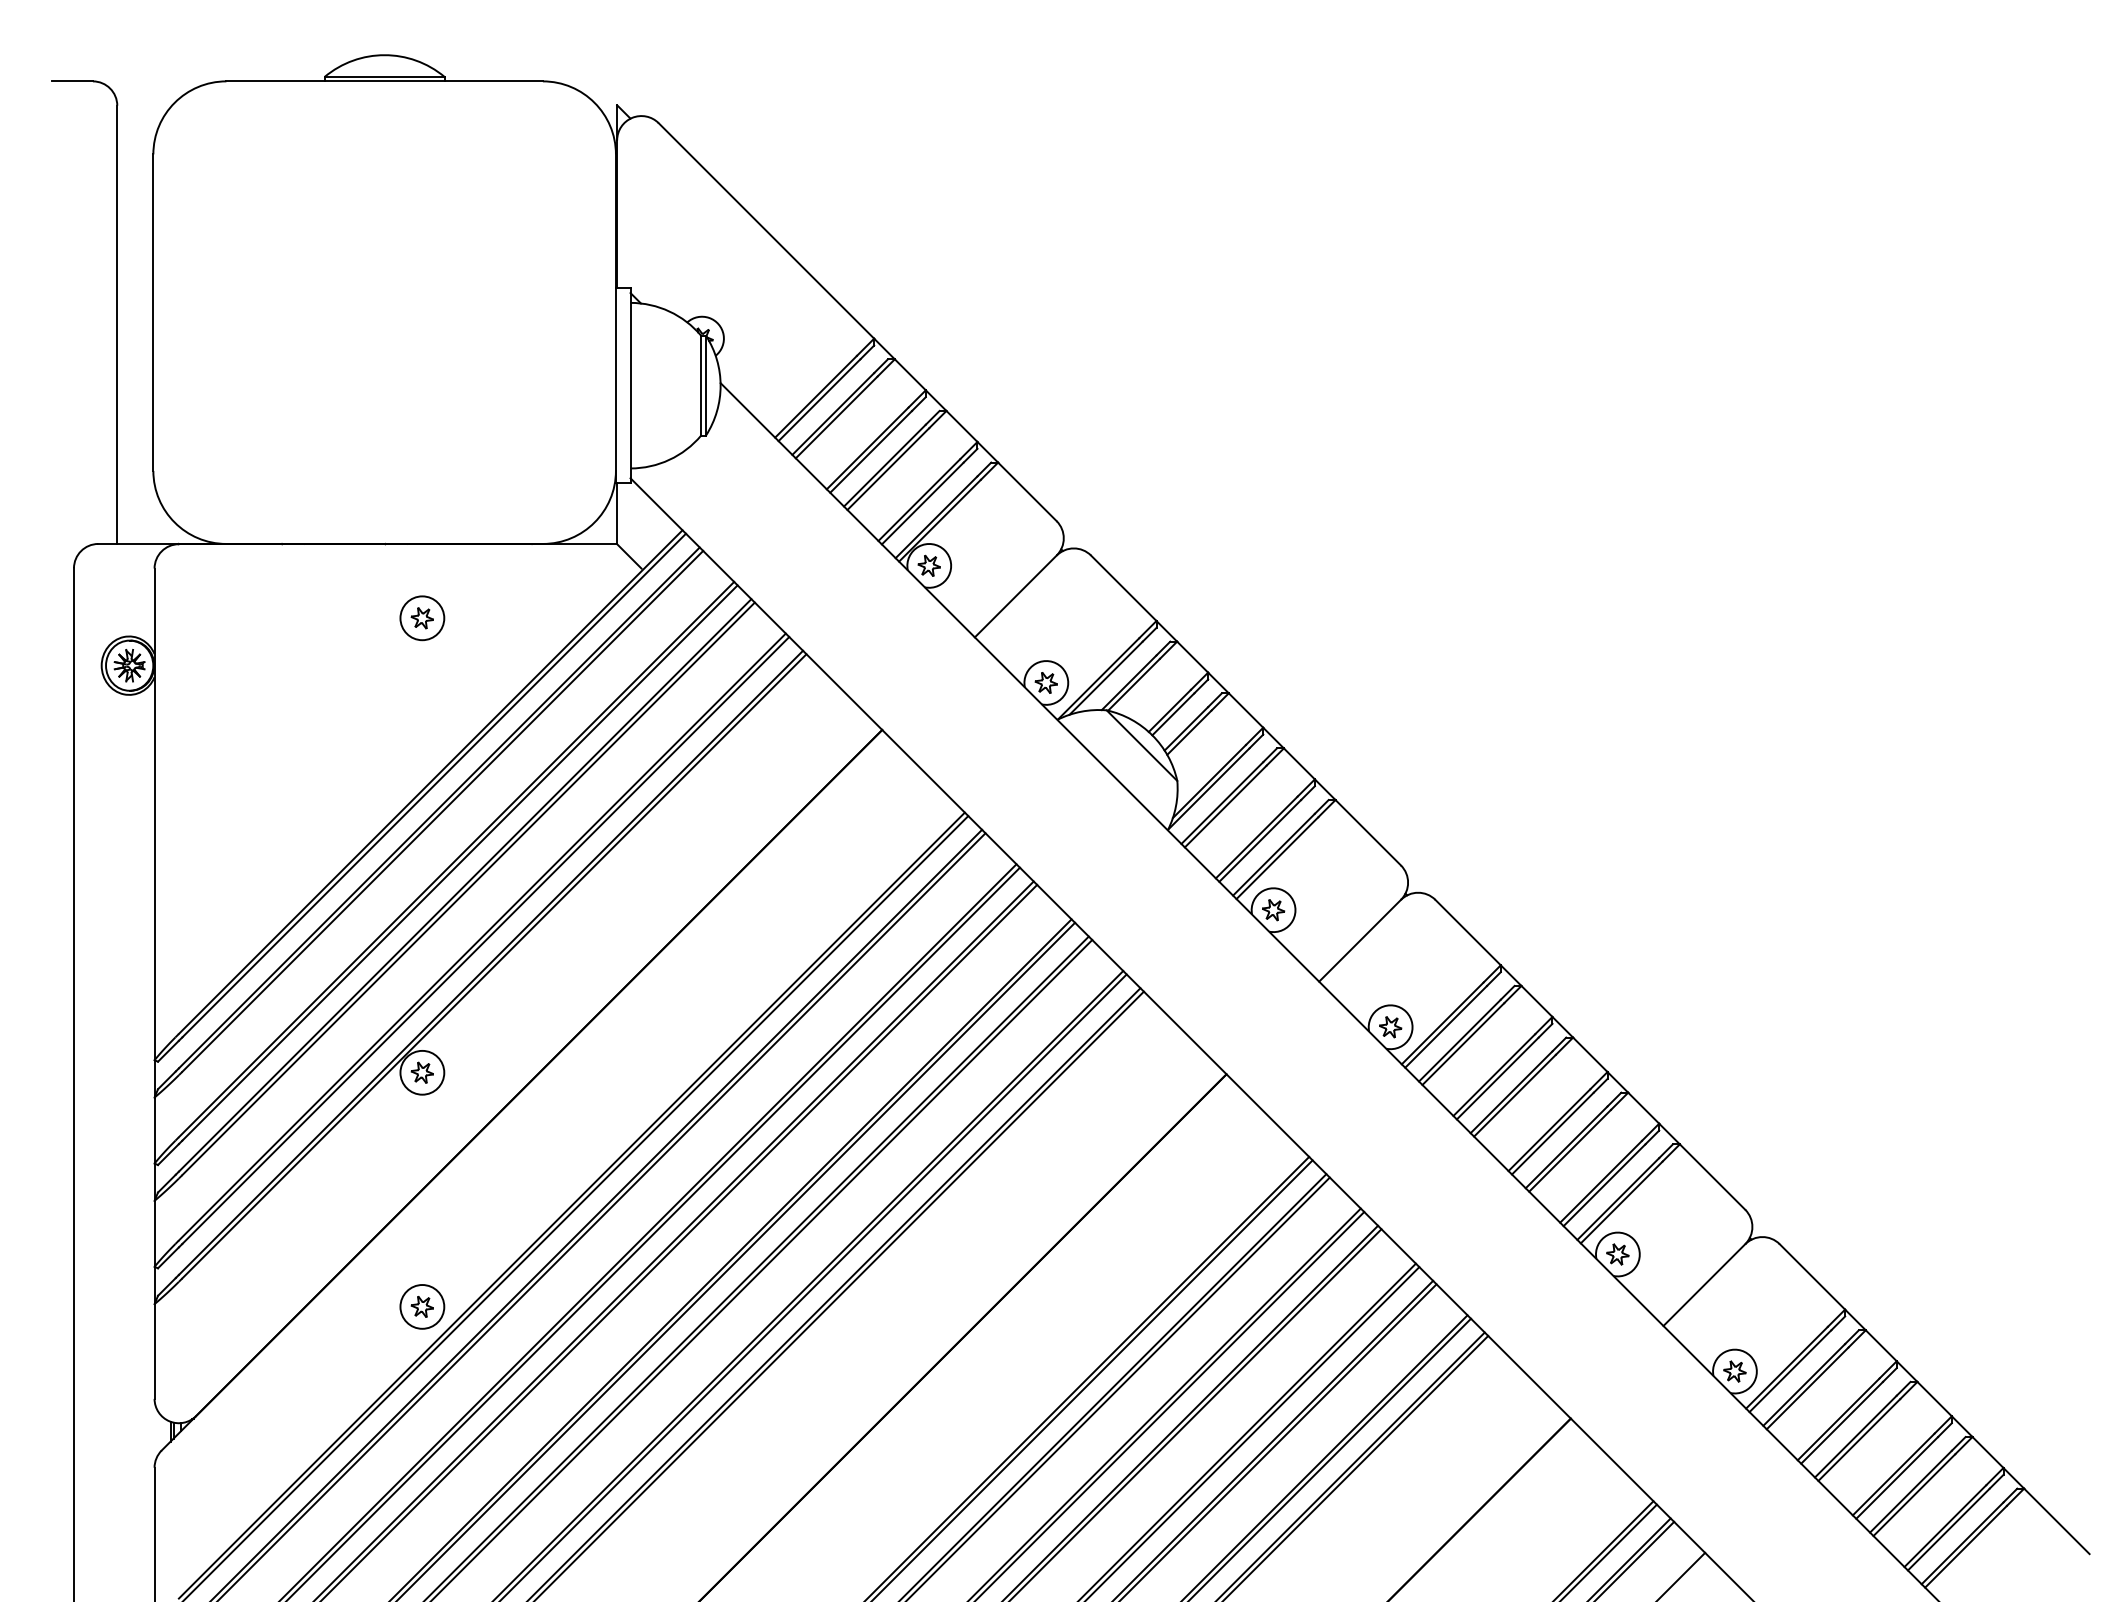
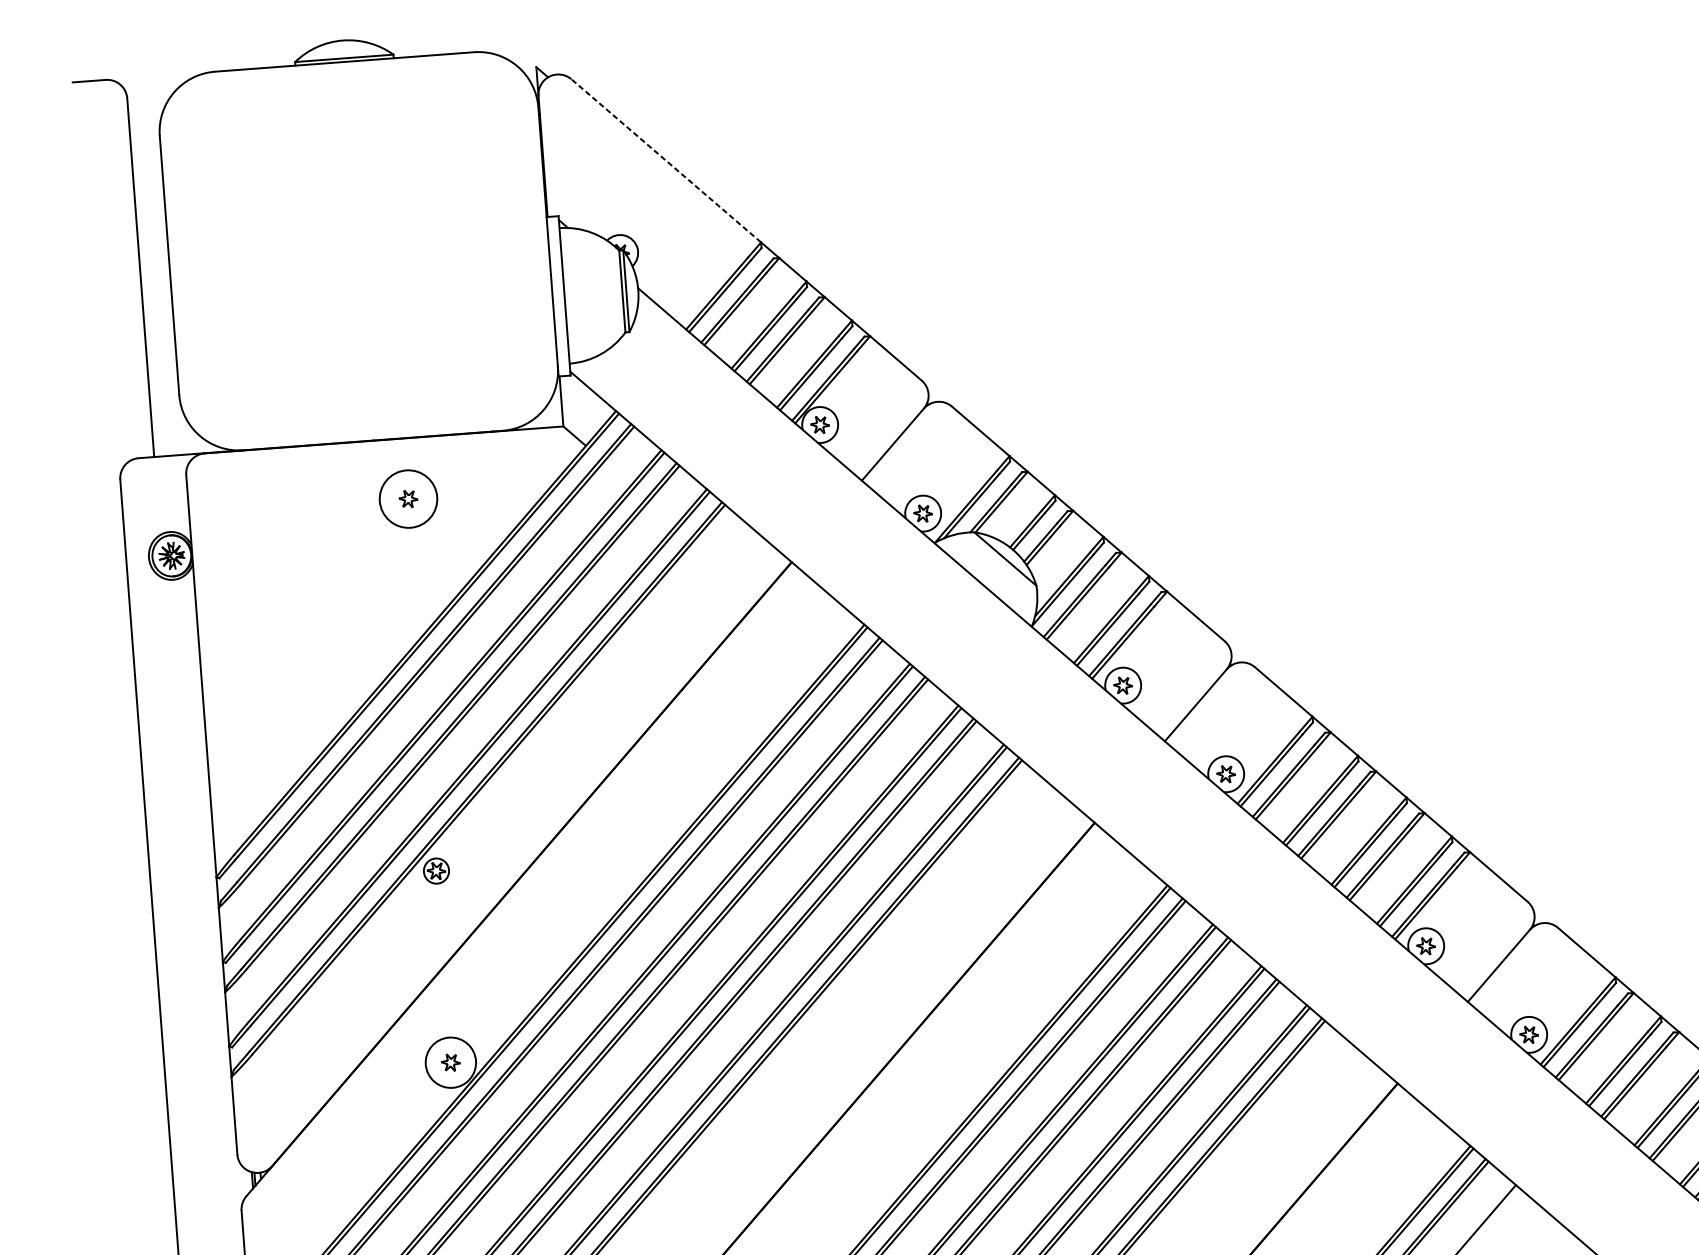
line: (766, 230) -> (666, 160), solid -> dashed
circle: (422, 618) -> (408, 499), size x1.6
circle: (422, 1072) -> (436, 870), size x0.7
circle: (422, 1306) -> (450, 1062), size x1.4

